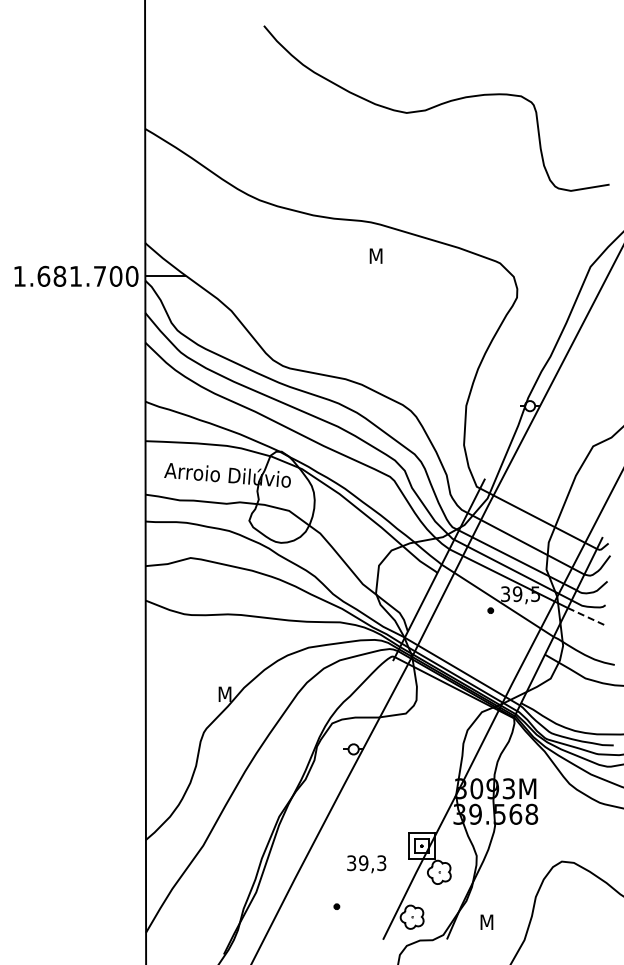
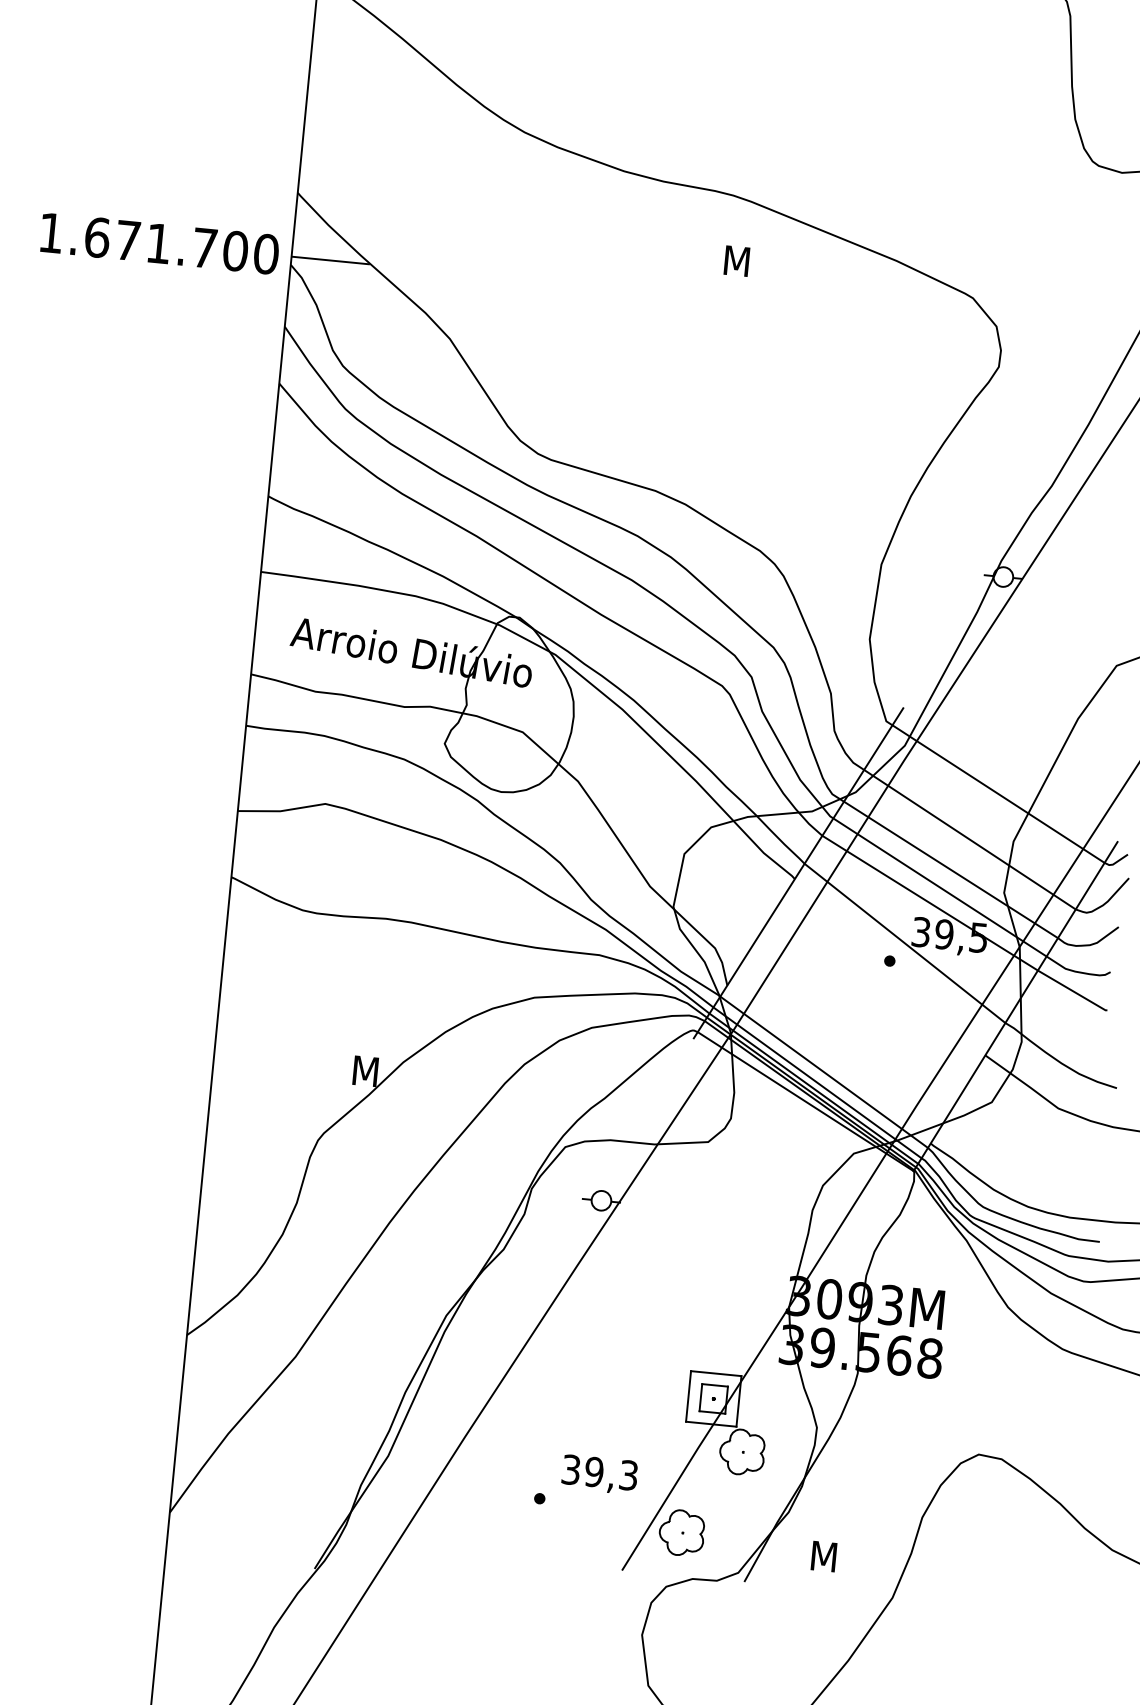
text: (59, 275) -> (127, 238), 1.681.700 -> 1.671.700
line: (587, 617) -> (1073, 992), dashed -> solid
text: (366, 864) -> (599, 1475), moved

